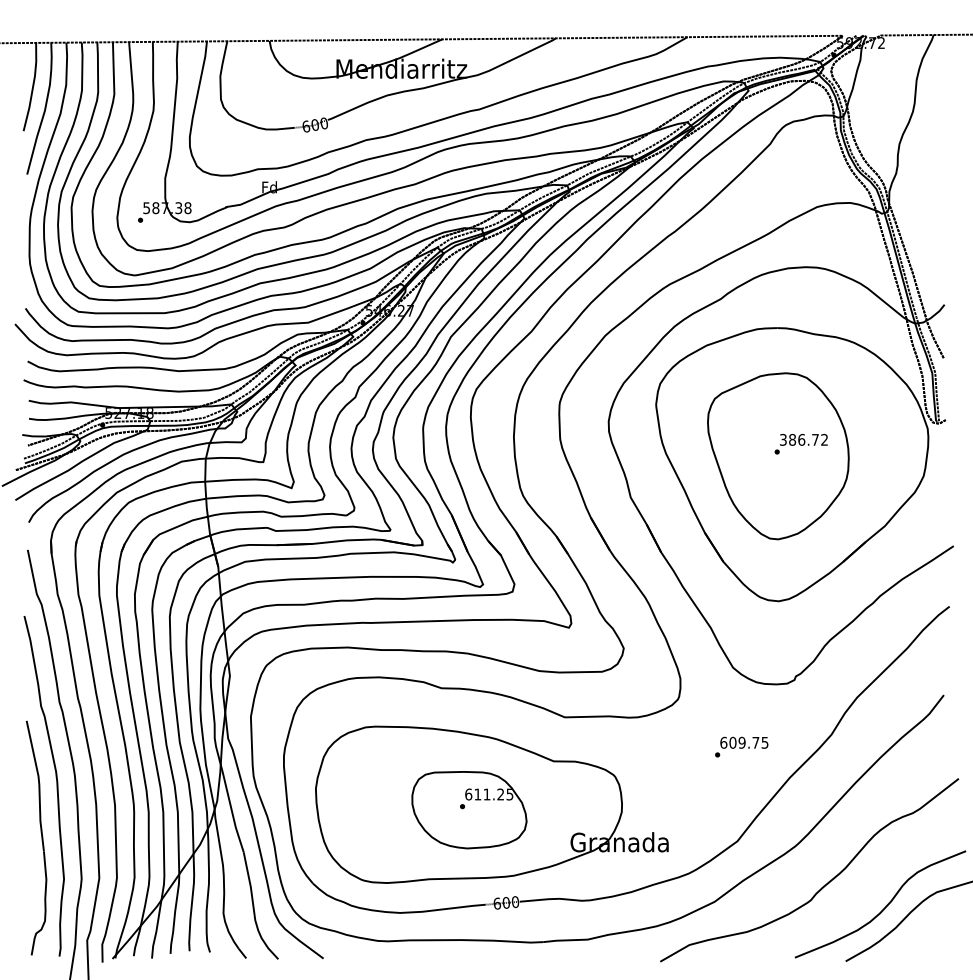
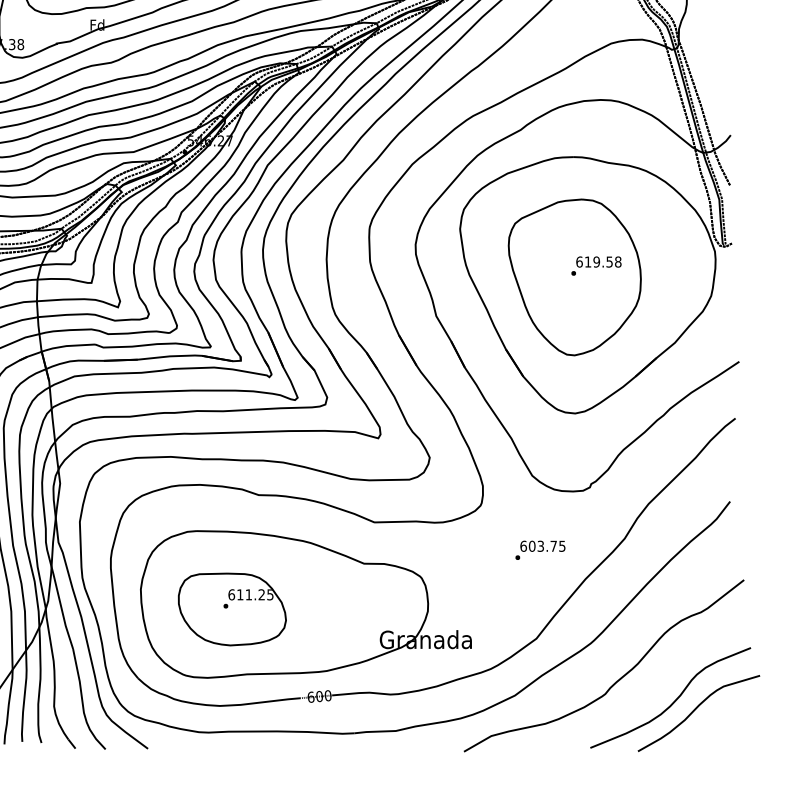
text: (803, 439) -> (598, 261), 386.72 -> 619.58
text: (741, 742) -> (540, 546), 609.75 -> 603.75
part: (469, 810) -> (232, 609), moved

